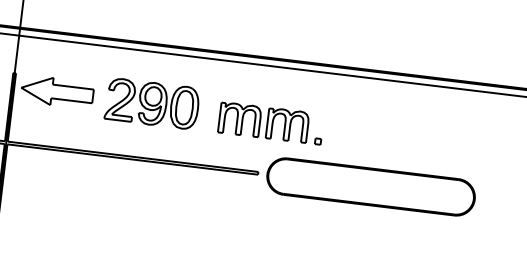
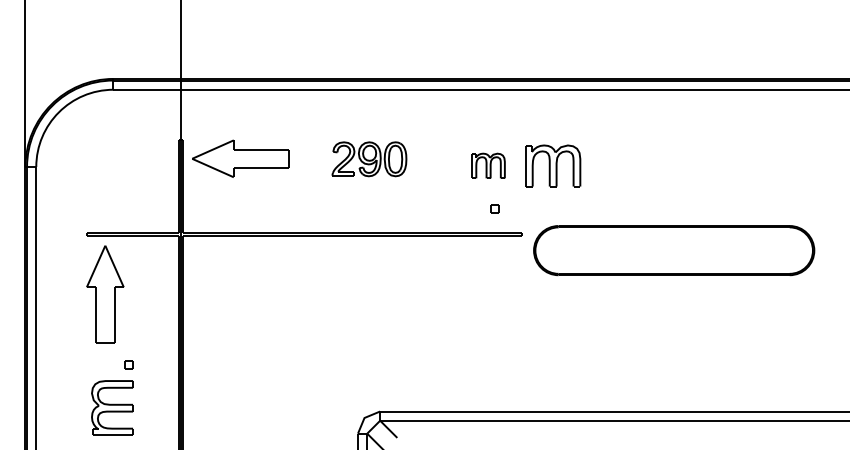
part: (152, 104) -> (369, 159), size x0.6
part: (239, 119) -> (488, 165), size x0.6
part: (317, 141) -> (494, 208), moved
part: (371, 186) -> (674, 250), moved

